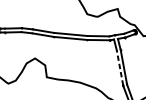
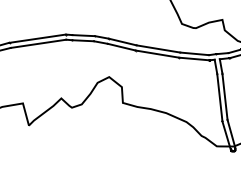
line: (119, 67) -> (219, 97), dashed -> solid

